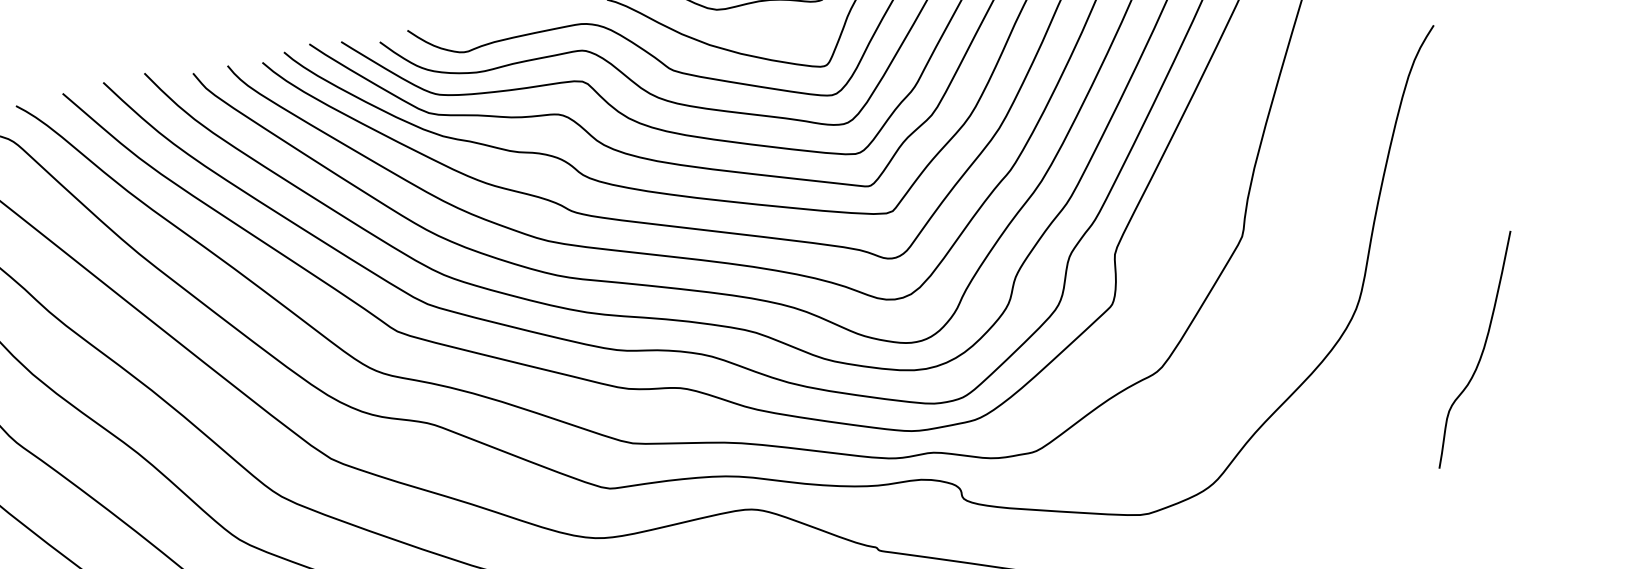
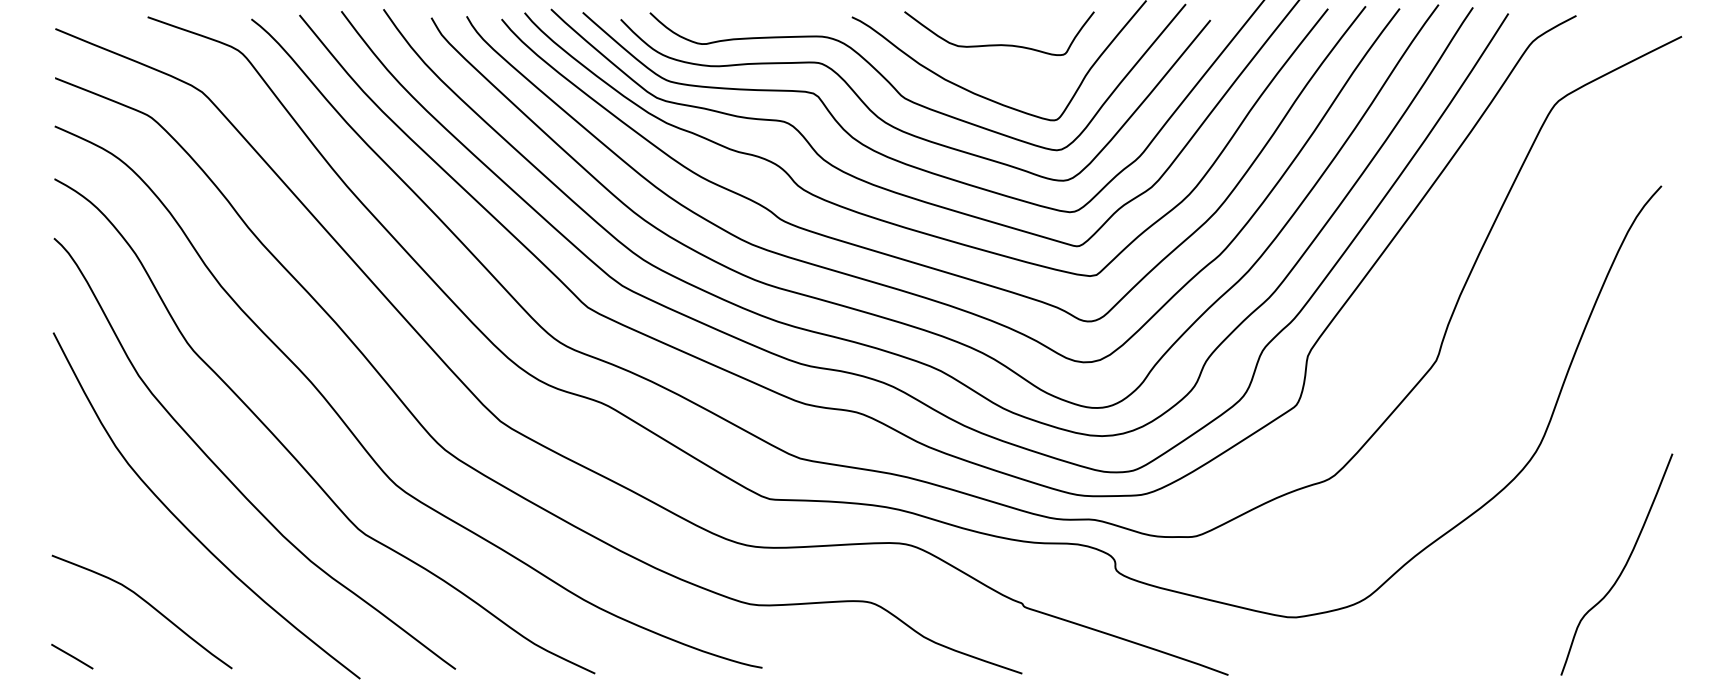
curve: (1481, 352) -> (1622, 568), moved

